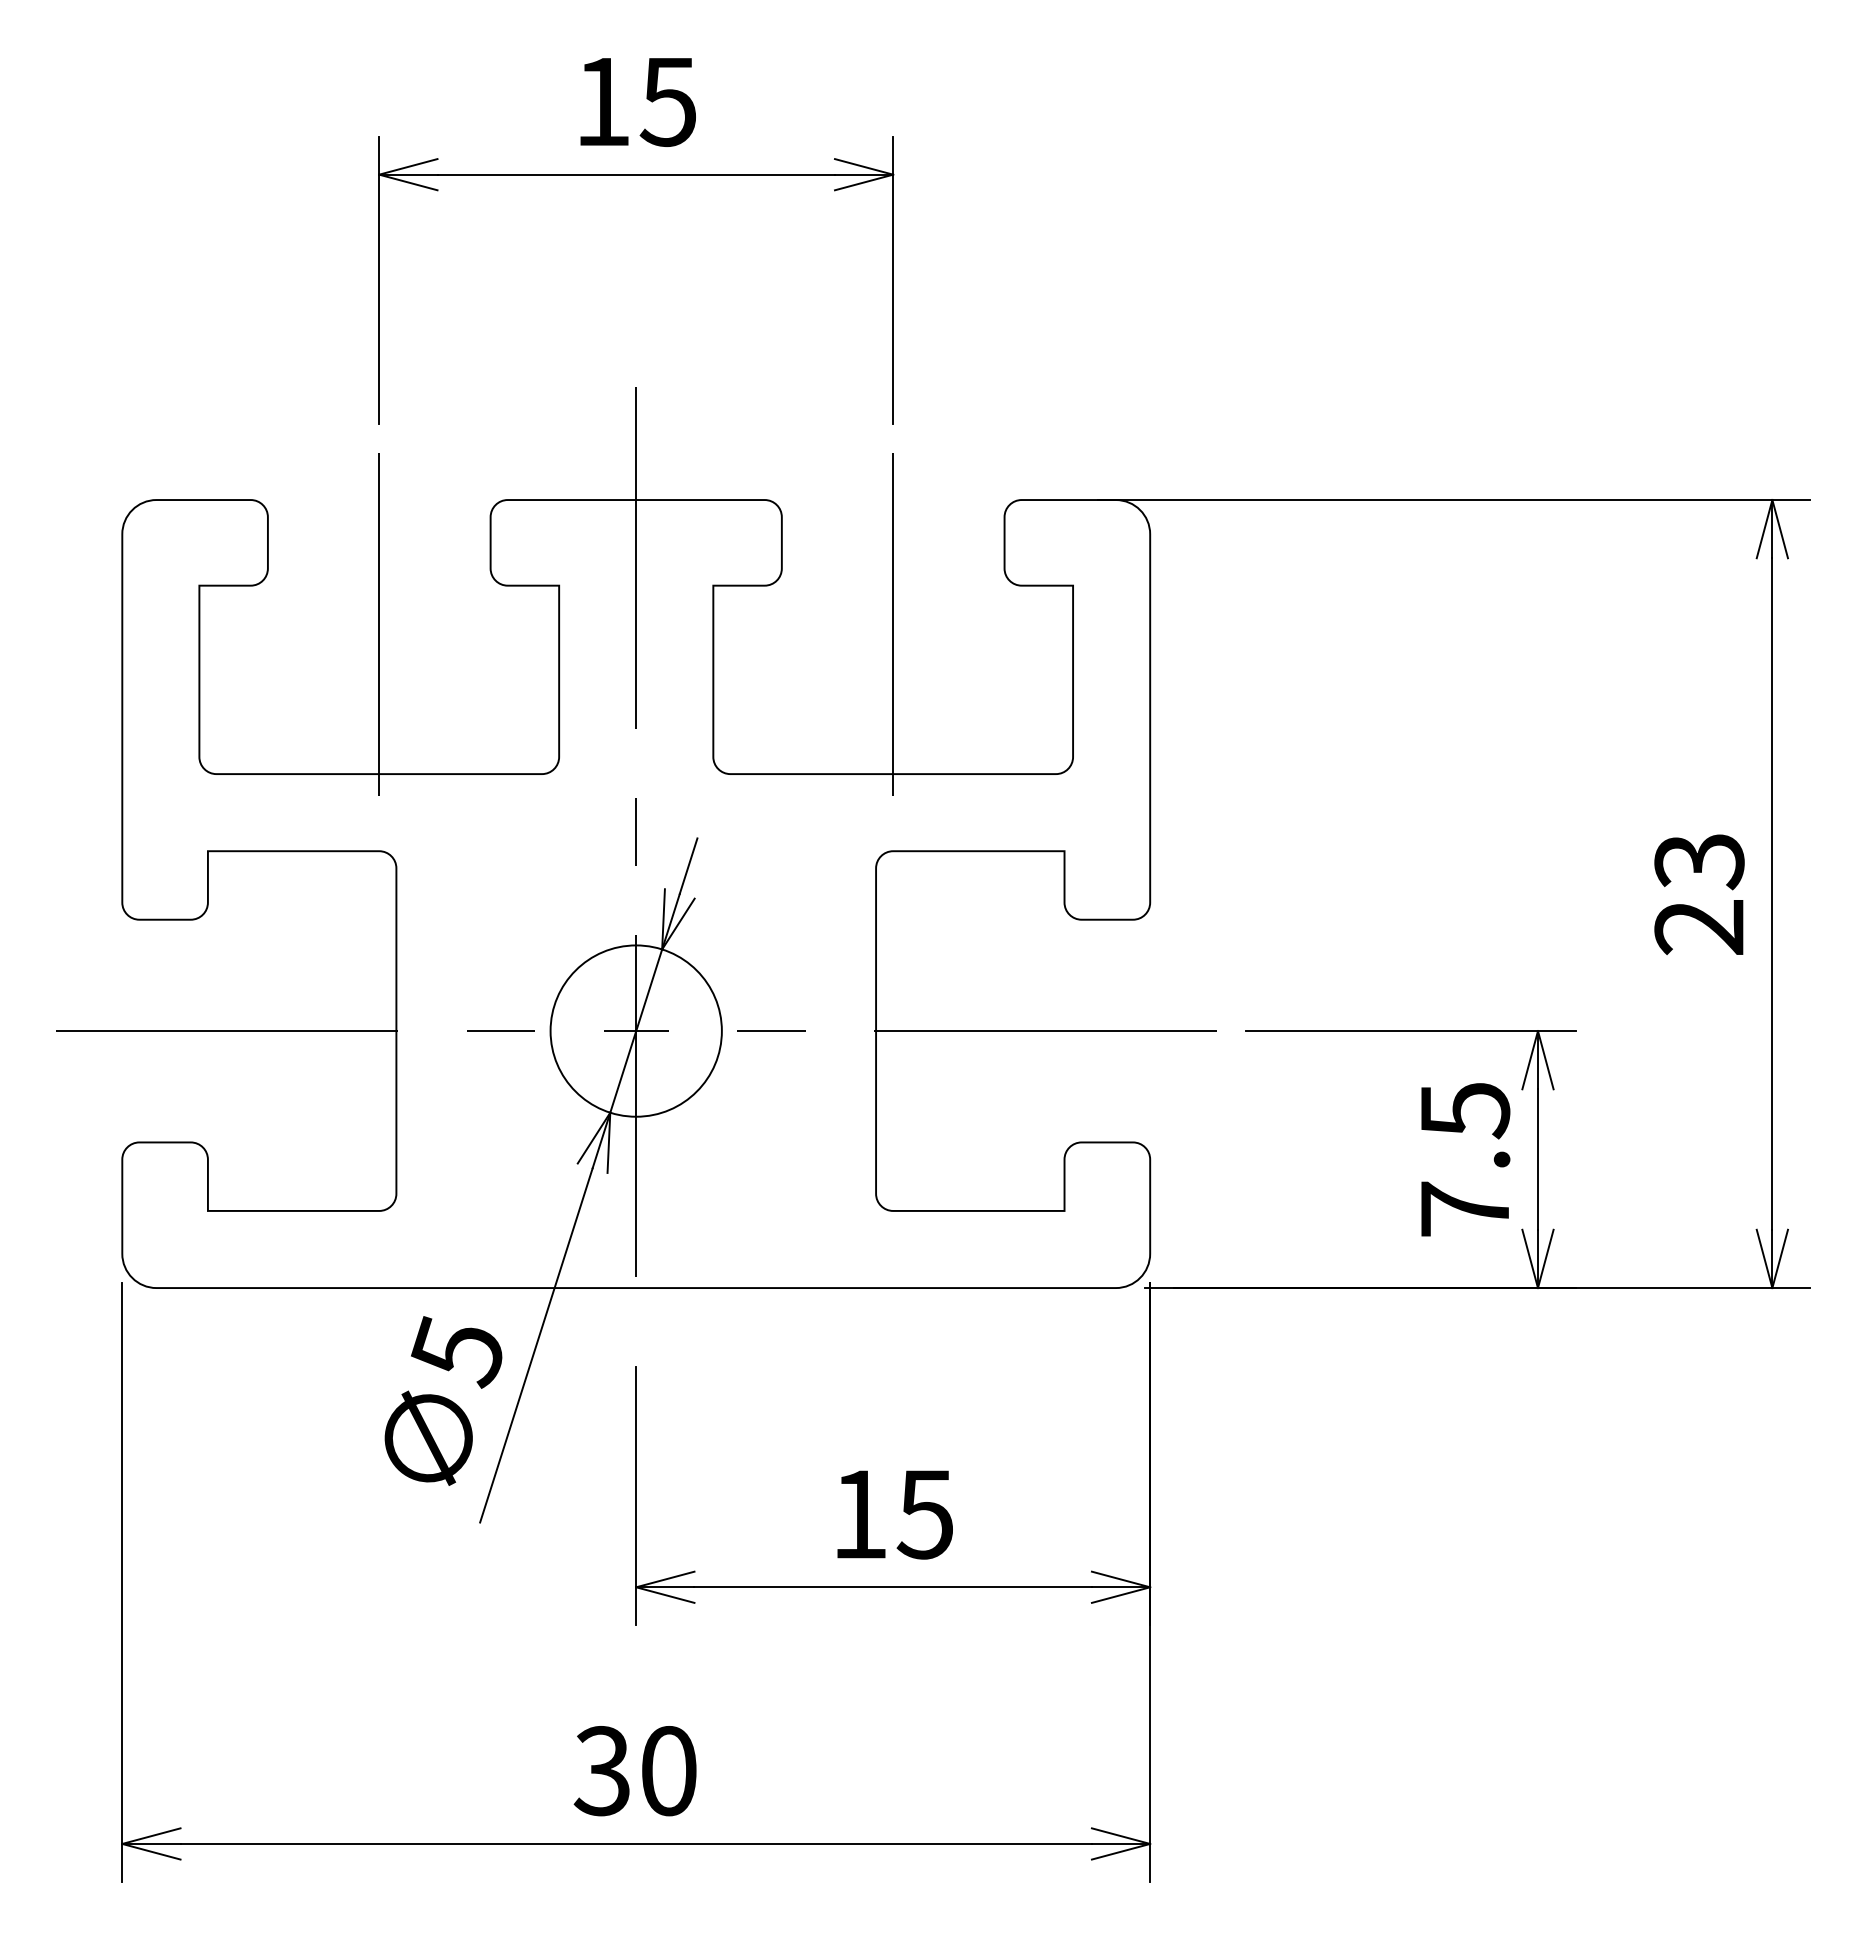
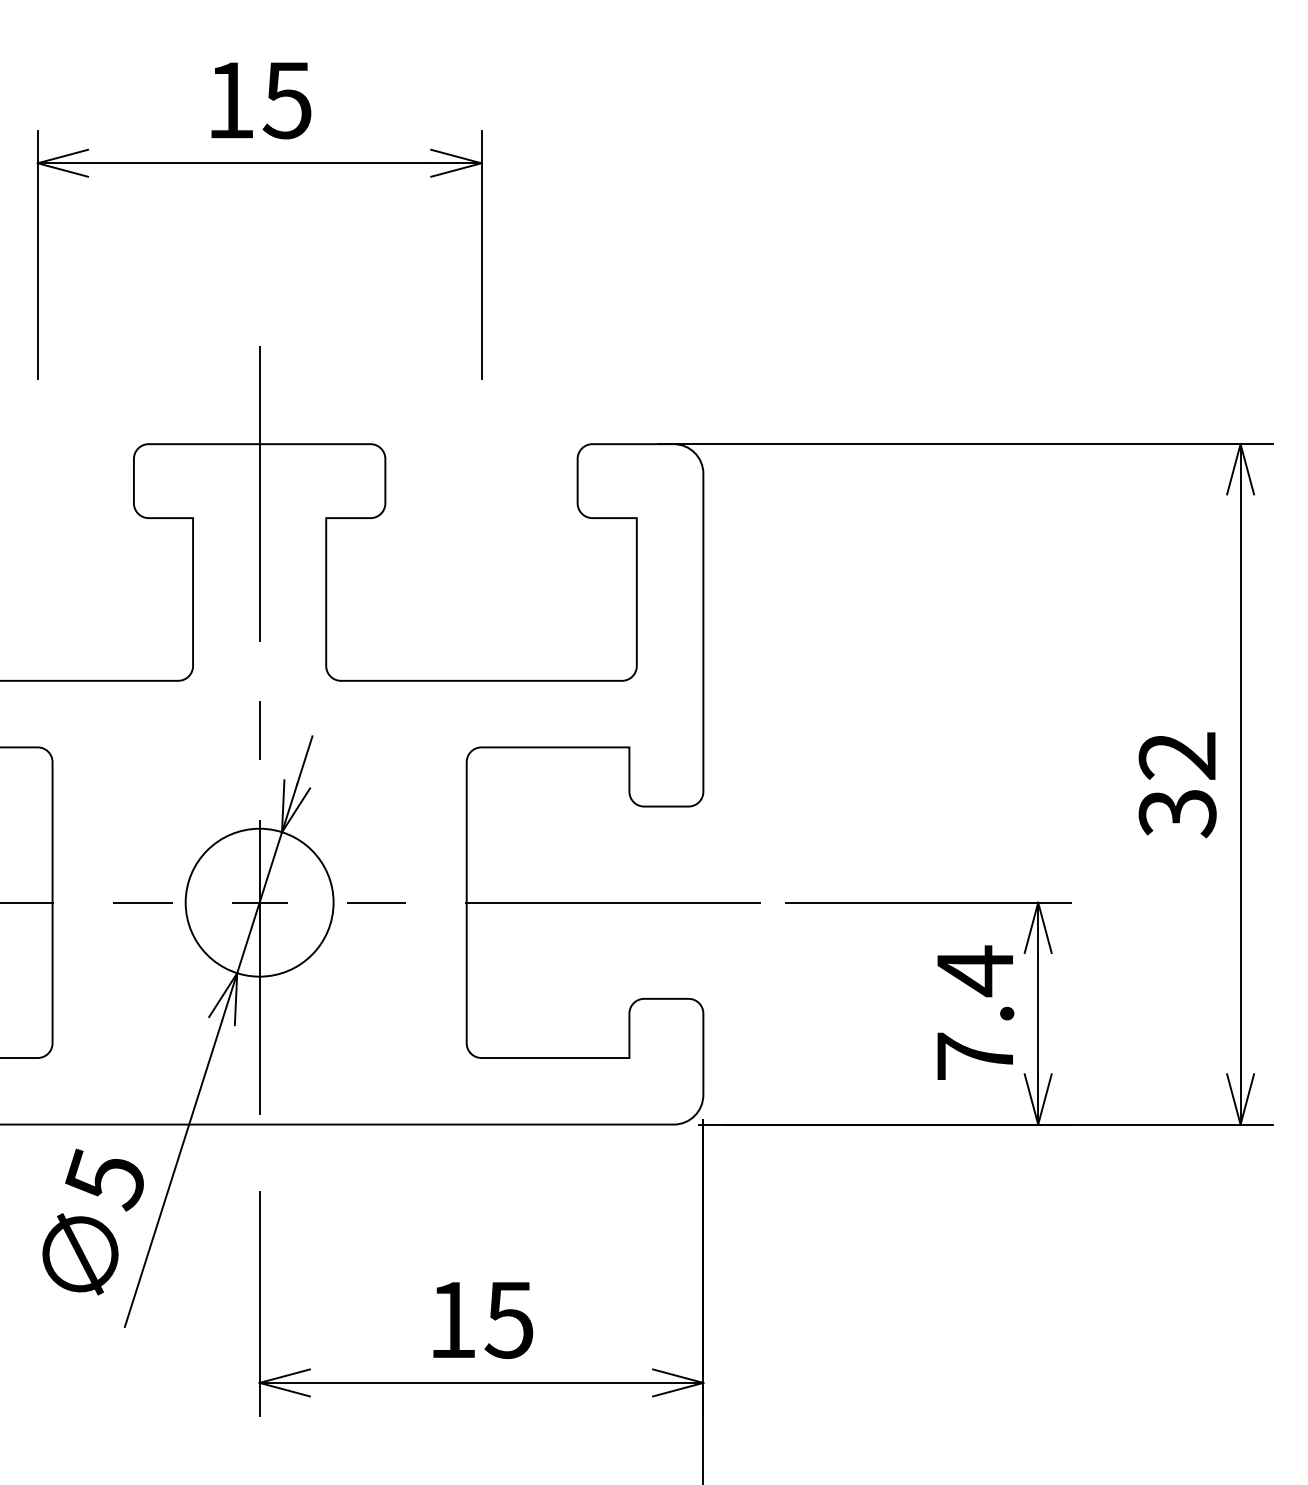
line: (379, 633) -> (37, 559), removed
line: (893, 633) -> (481, 559), removed
text: (1699, 894) -> (1177, 784), 23 -> 32
text: (1465, 1110) -> (975, 971), 7.5 -> 7.4

